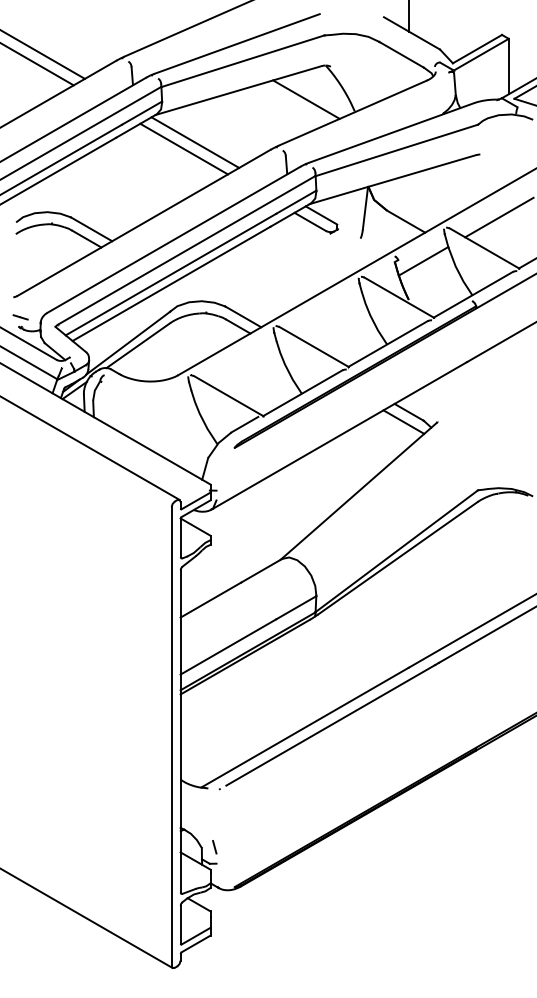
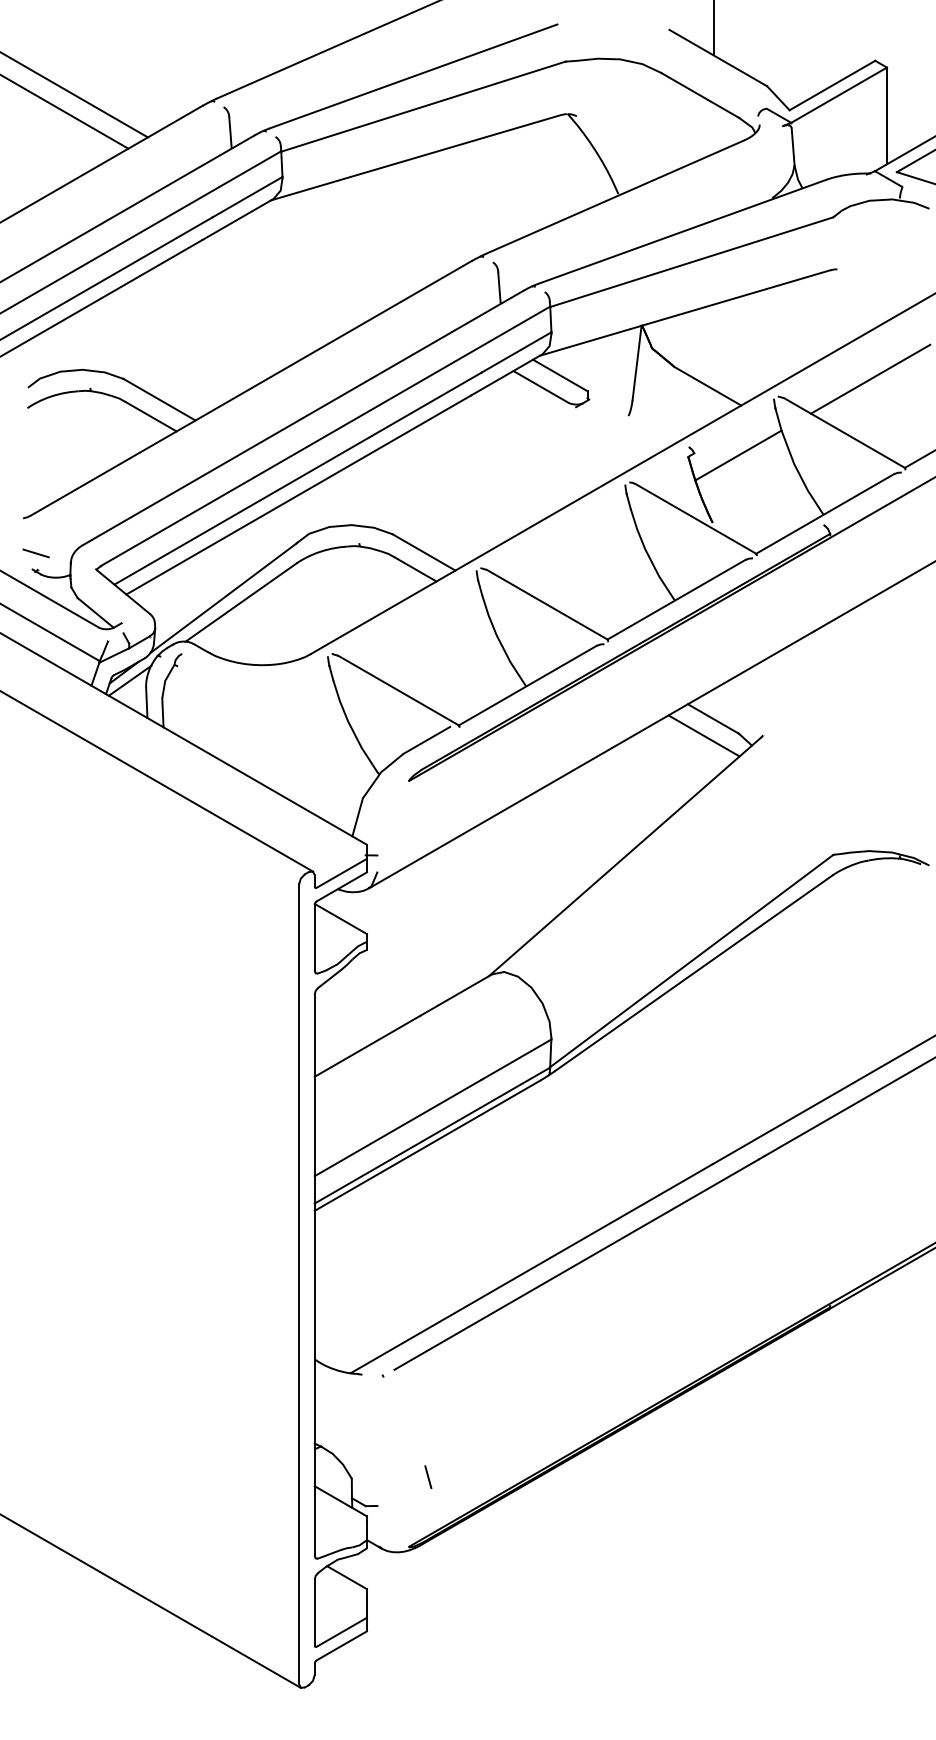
line: (306, 99) -> (534, 173), removed
line: (195, 142) -> (340, 248), removed
line: (183, 148) -> (319, 258), removed
line: (214, 847) -> (427, 1477), moved

